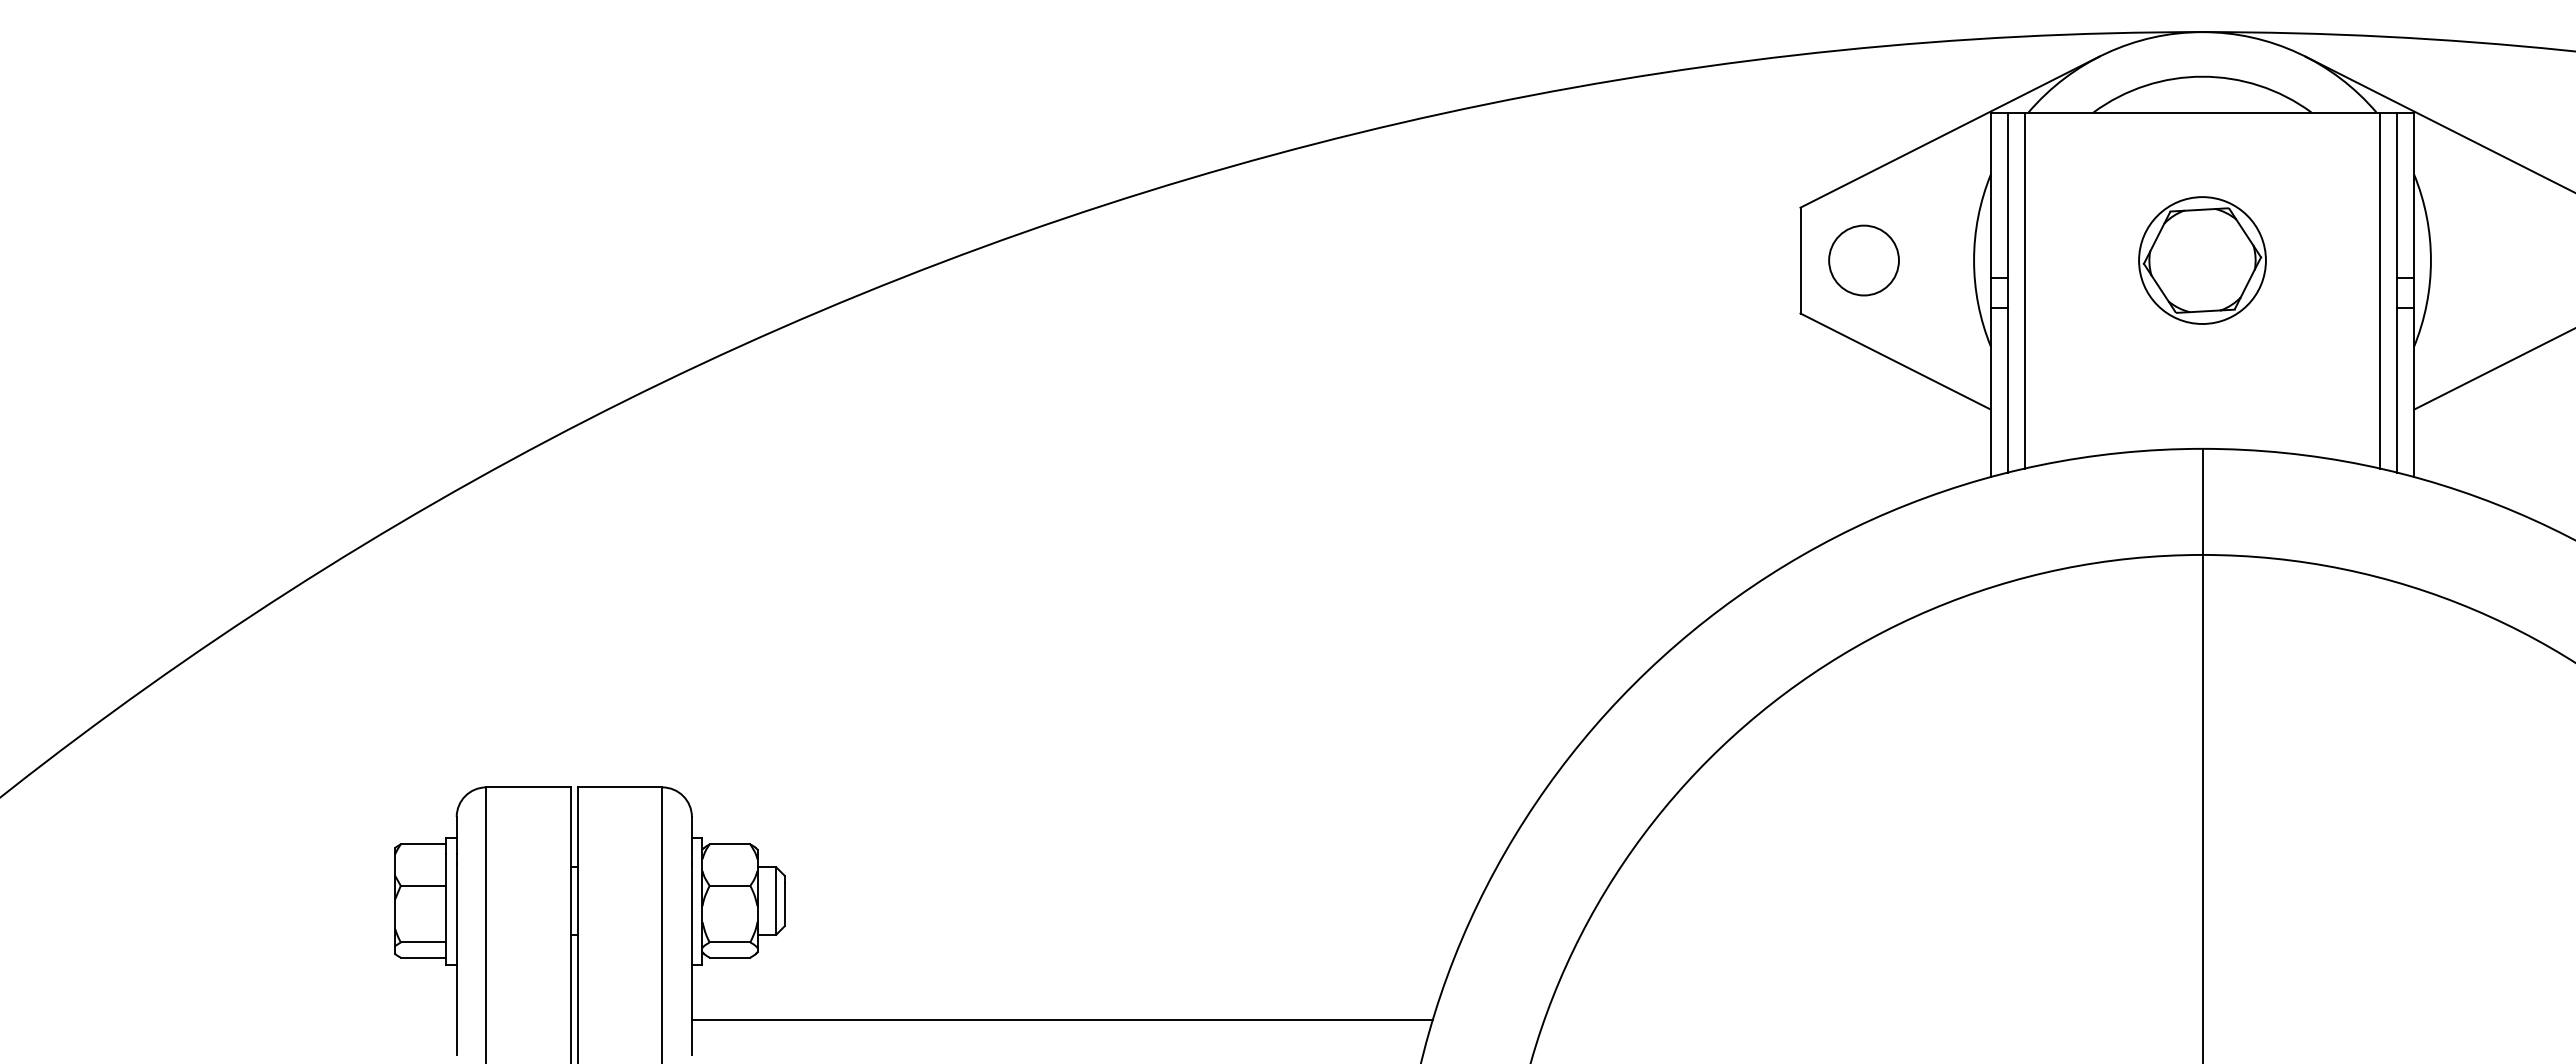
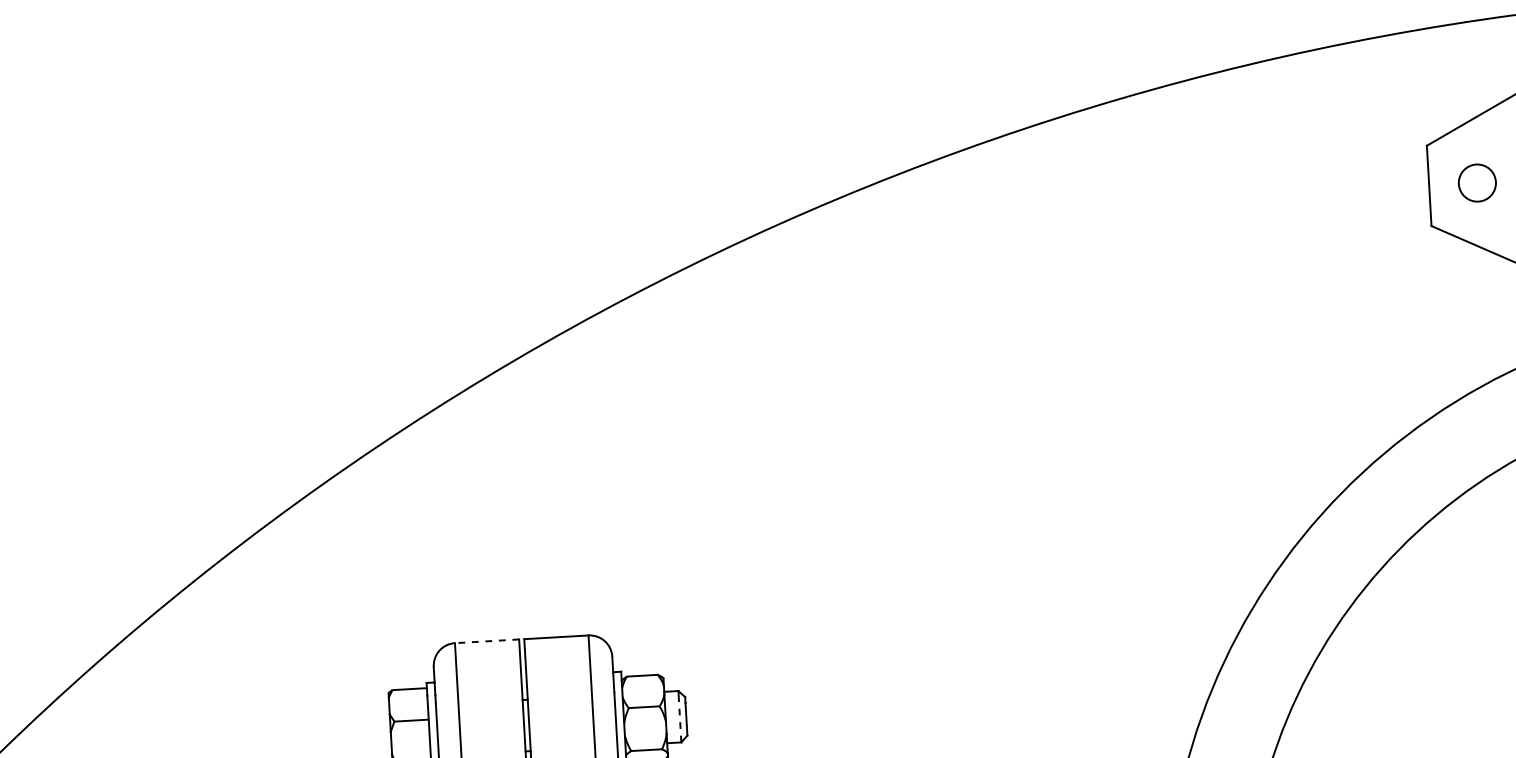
circle: (1863, 260) -> (1476, 183), size x0.7
line: (528, 787) -> (486, 641), solid -> dashed
line: (776, 905) -> (680, 720), solid -> dashed

